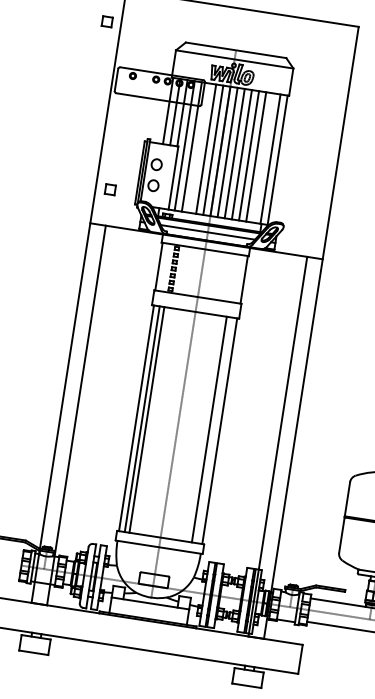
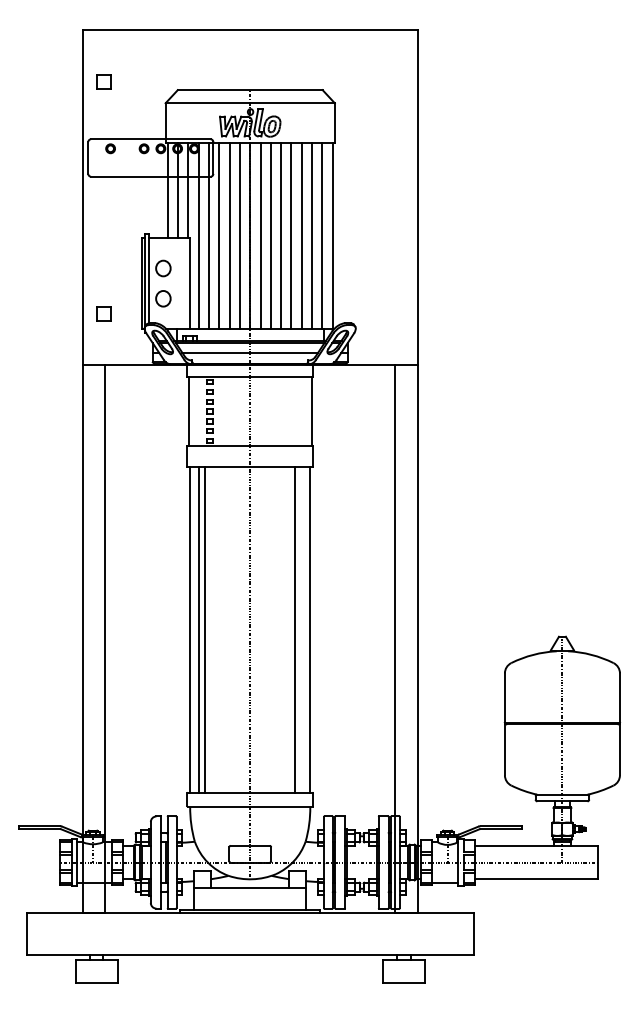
part: (107, 21) -> (103, 81), moved
line: (199, 147) -> (219, 235), added
line: (263, 157) -> (312, 235), added

